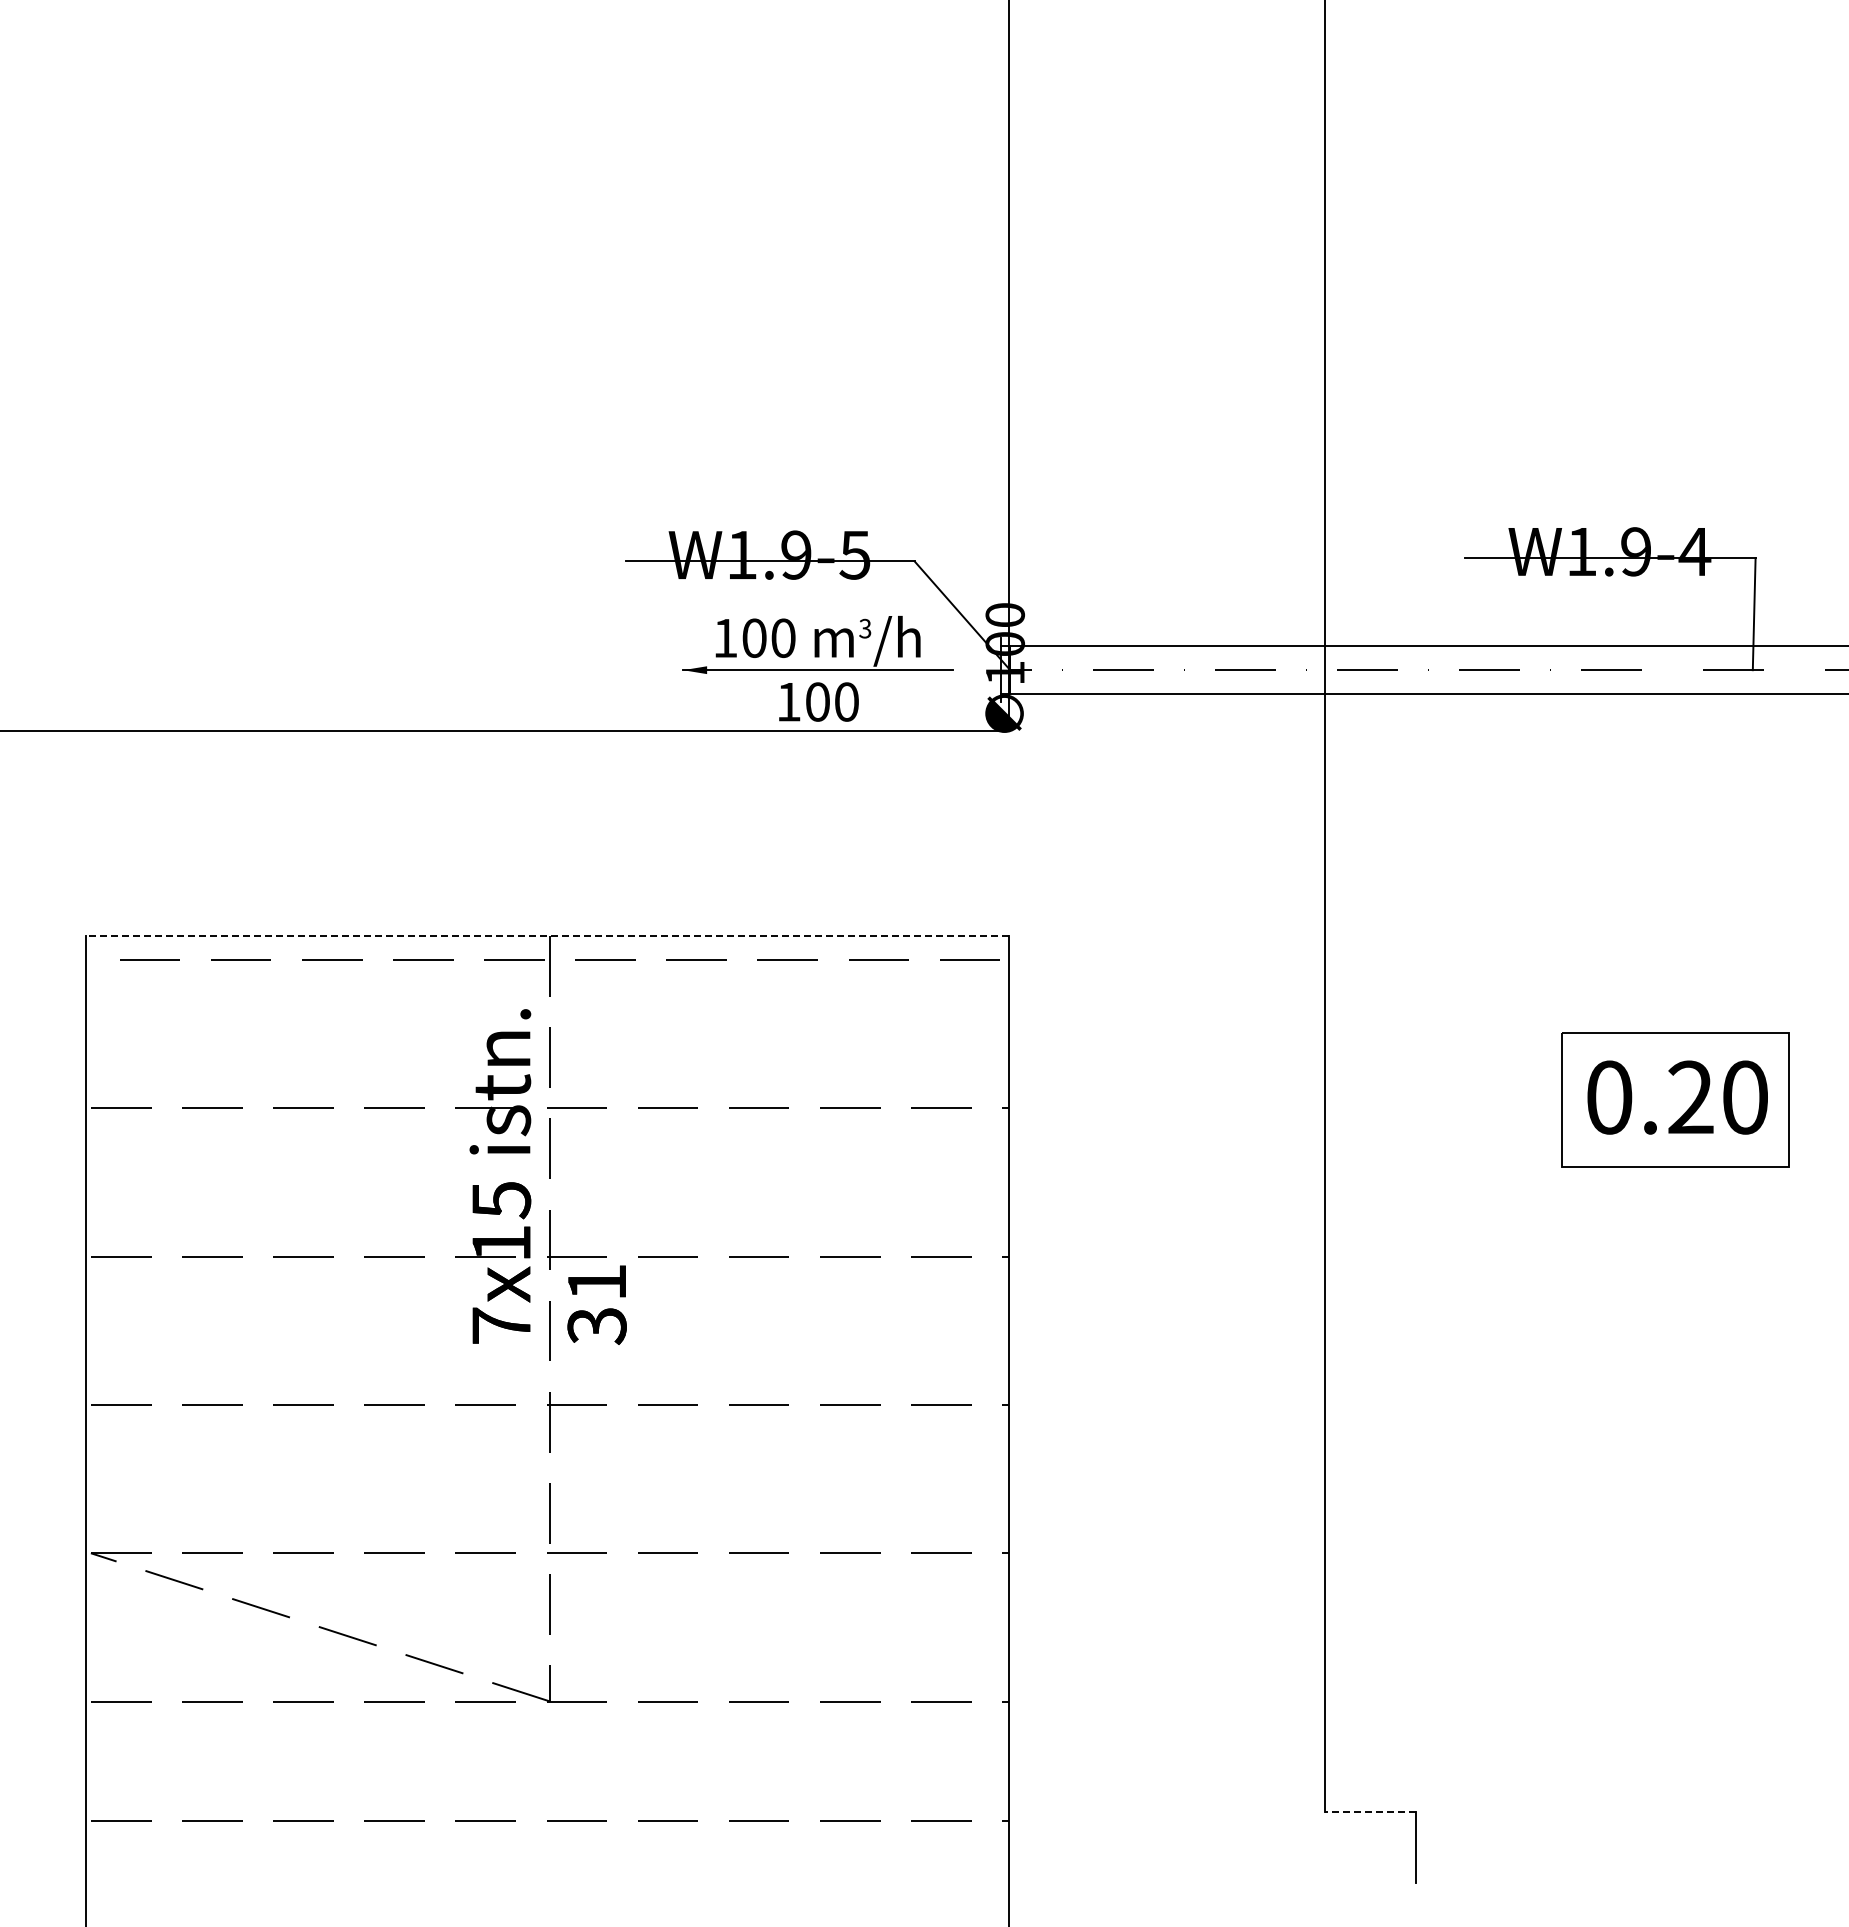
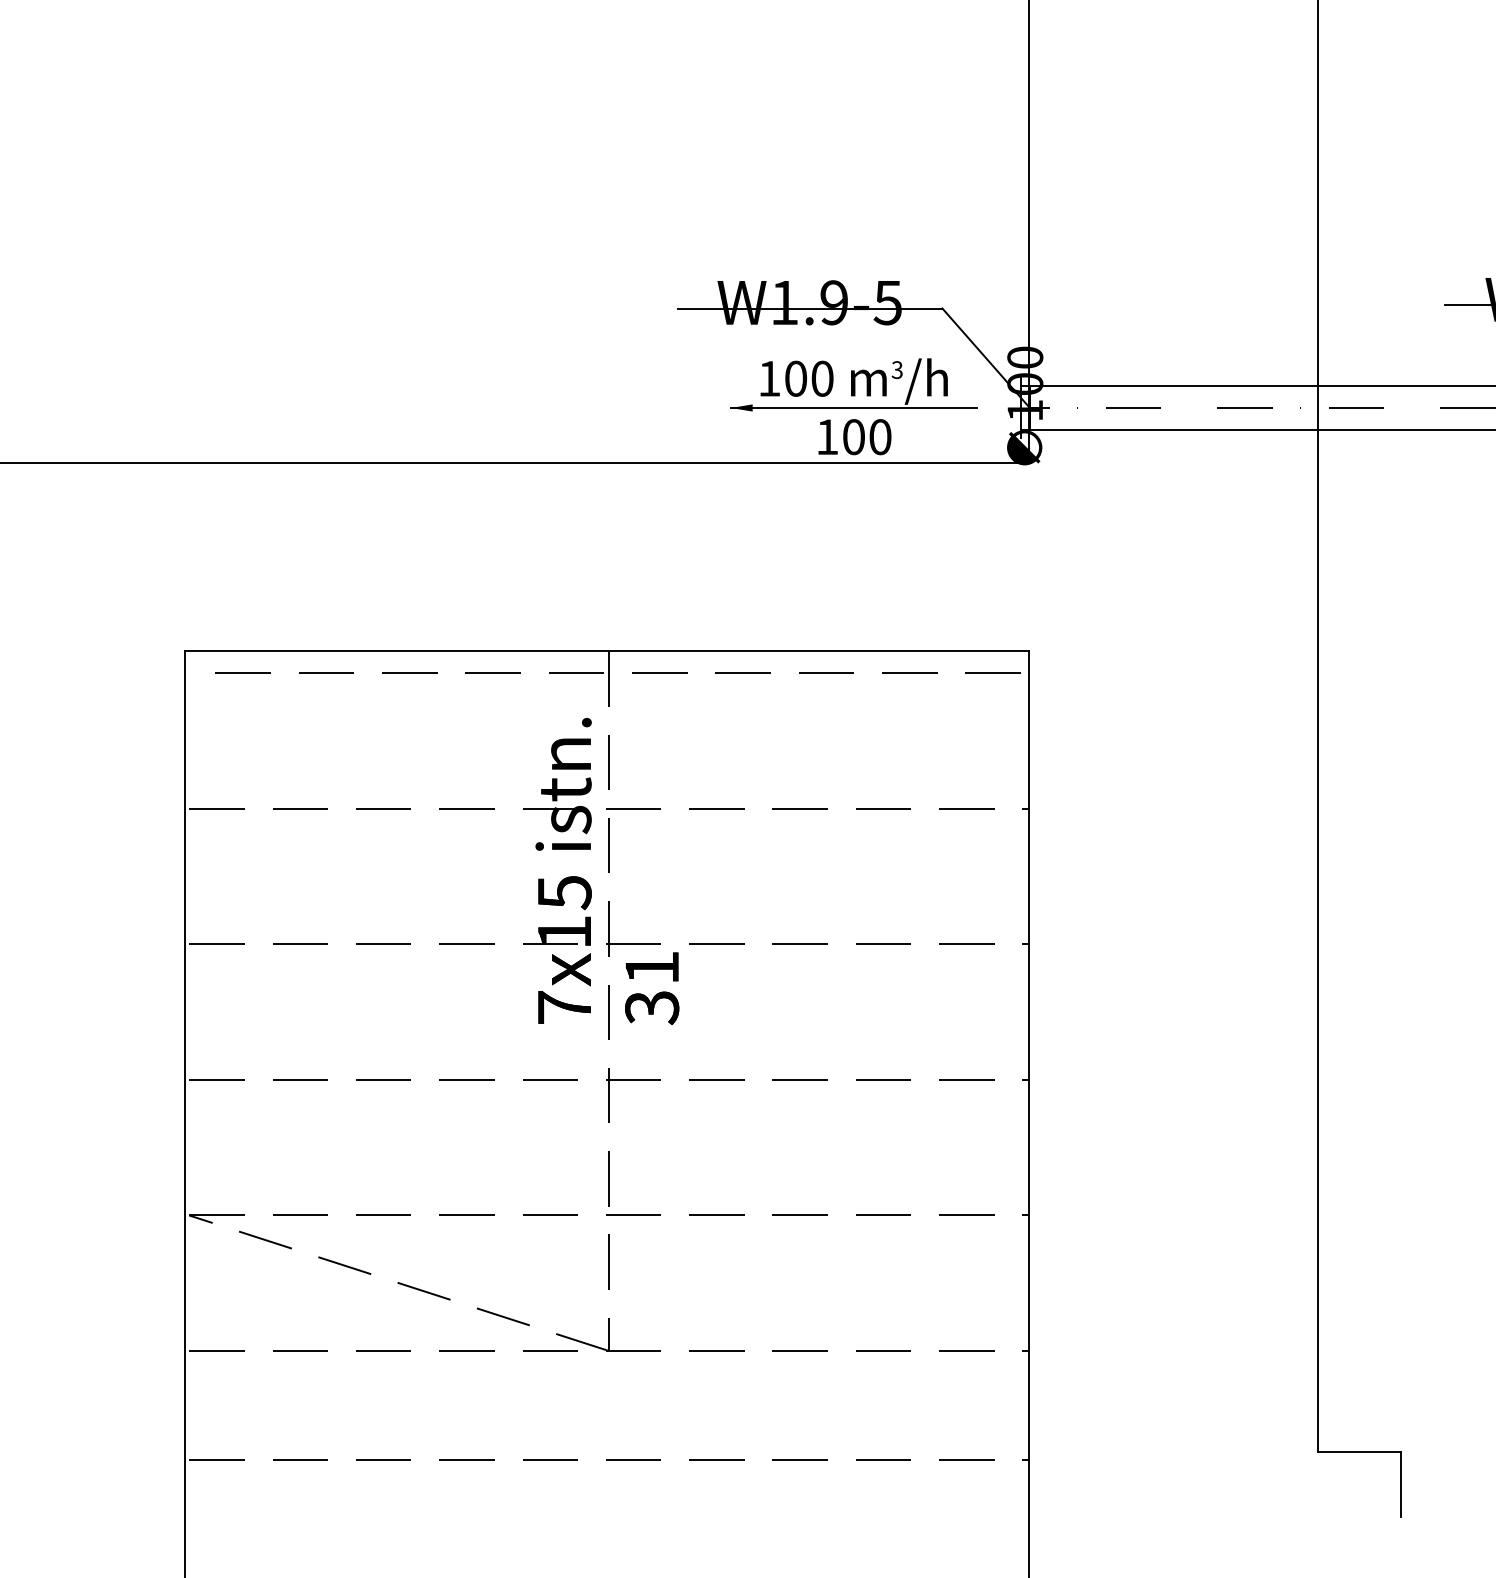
line: (547, 936) -> (606, 651), dashed -> solid
line: (1369, 1811) -> (1358, 1451), dashed -> solid

